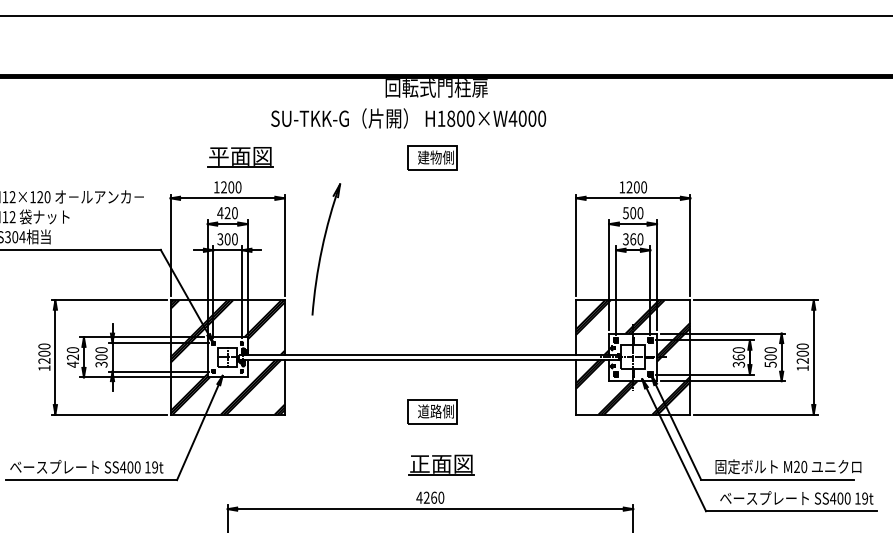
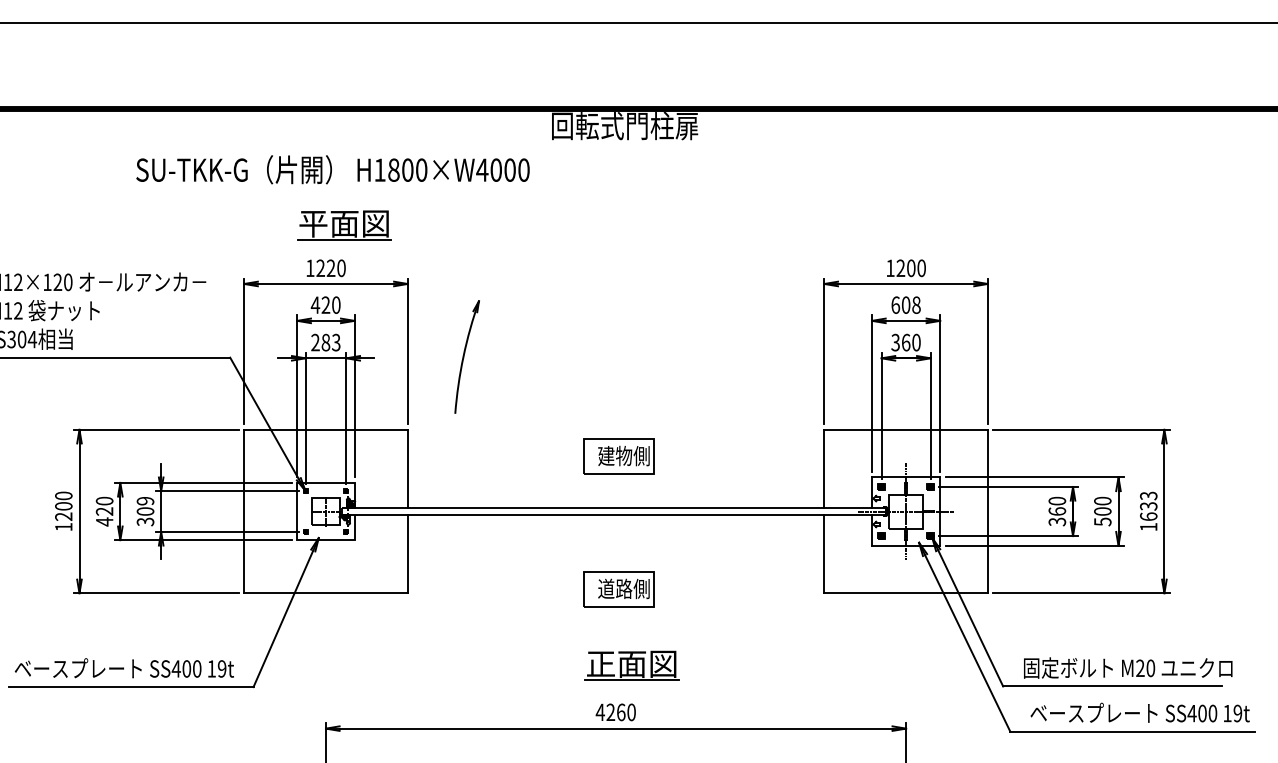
text: (408, 118) -> (332, 169), moved
part: (432, 157) -> (618, 455), moved
text: (231, 187) -> (331, 268), 1200 -> 1220
text: (632, 213) -> (905, 305), 500 -> 608
text: (227, 239) -> (325, 342), 300 -> 283
part: (326, 249) -> (467, 357), size x0.6
text: (101, 350) -> (145, 501), 300 -> 309
text: (802, 353) -> (1148, 505), 1200 -> 1633
hatch: (227, 357) -> (325, 511), removed
hatch: (633, 357) -> (906, 511), removed

